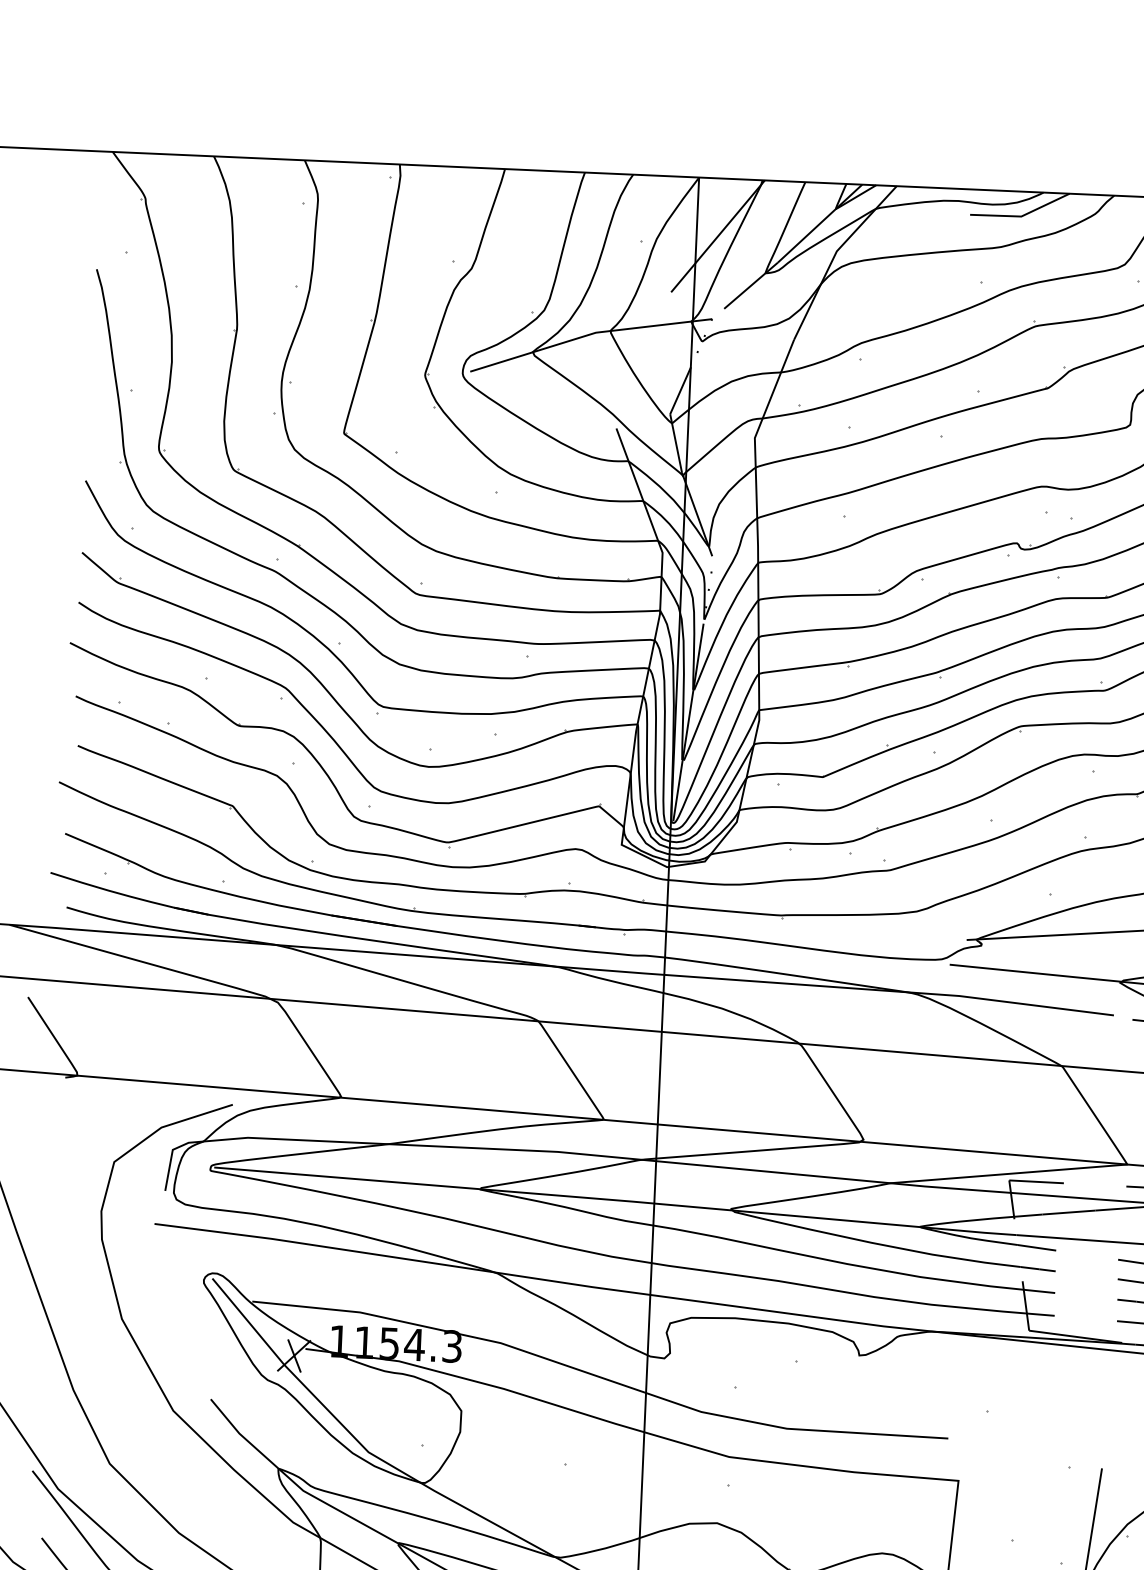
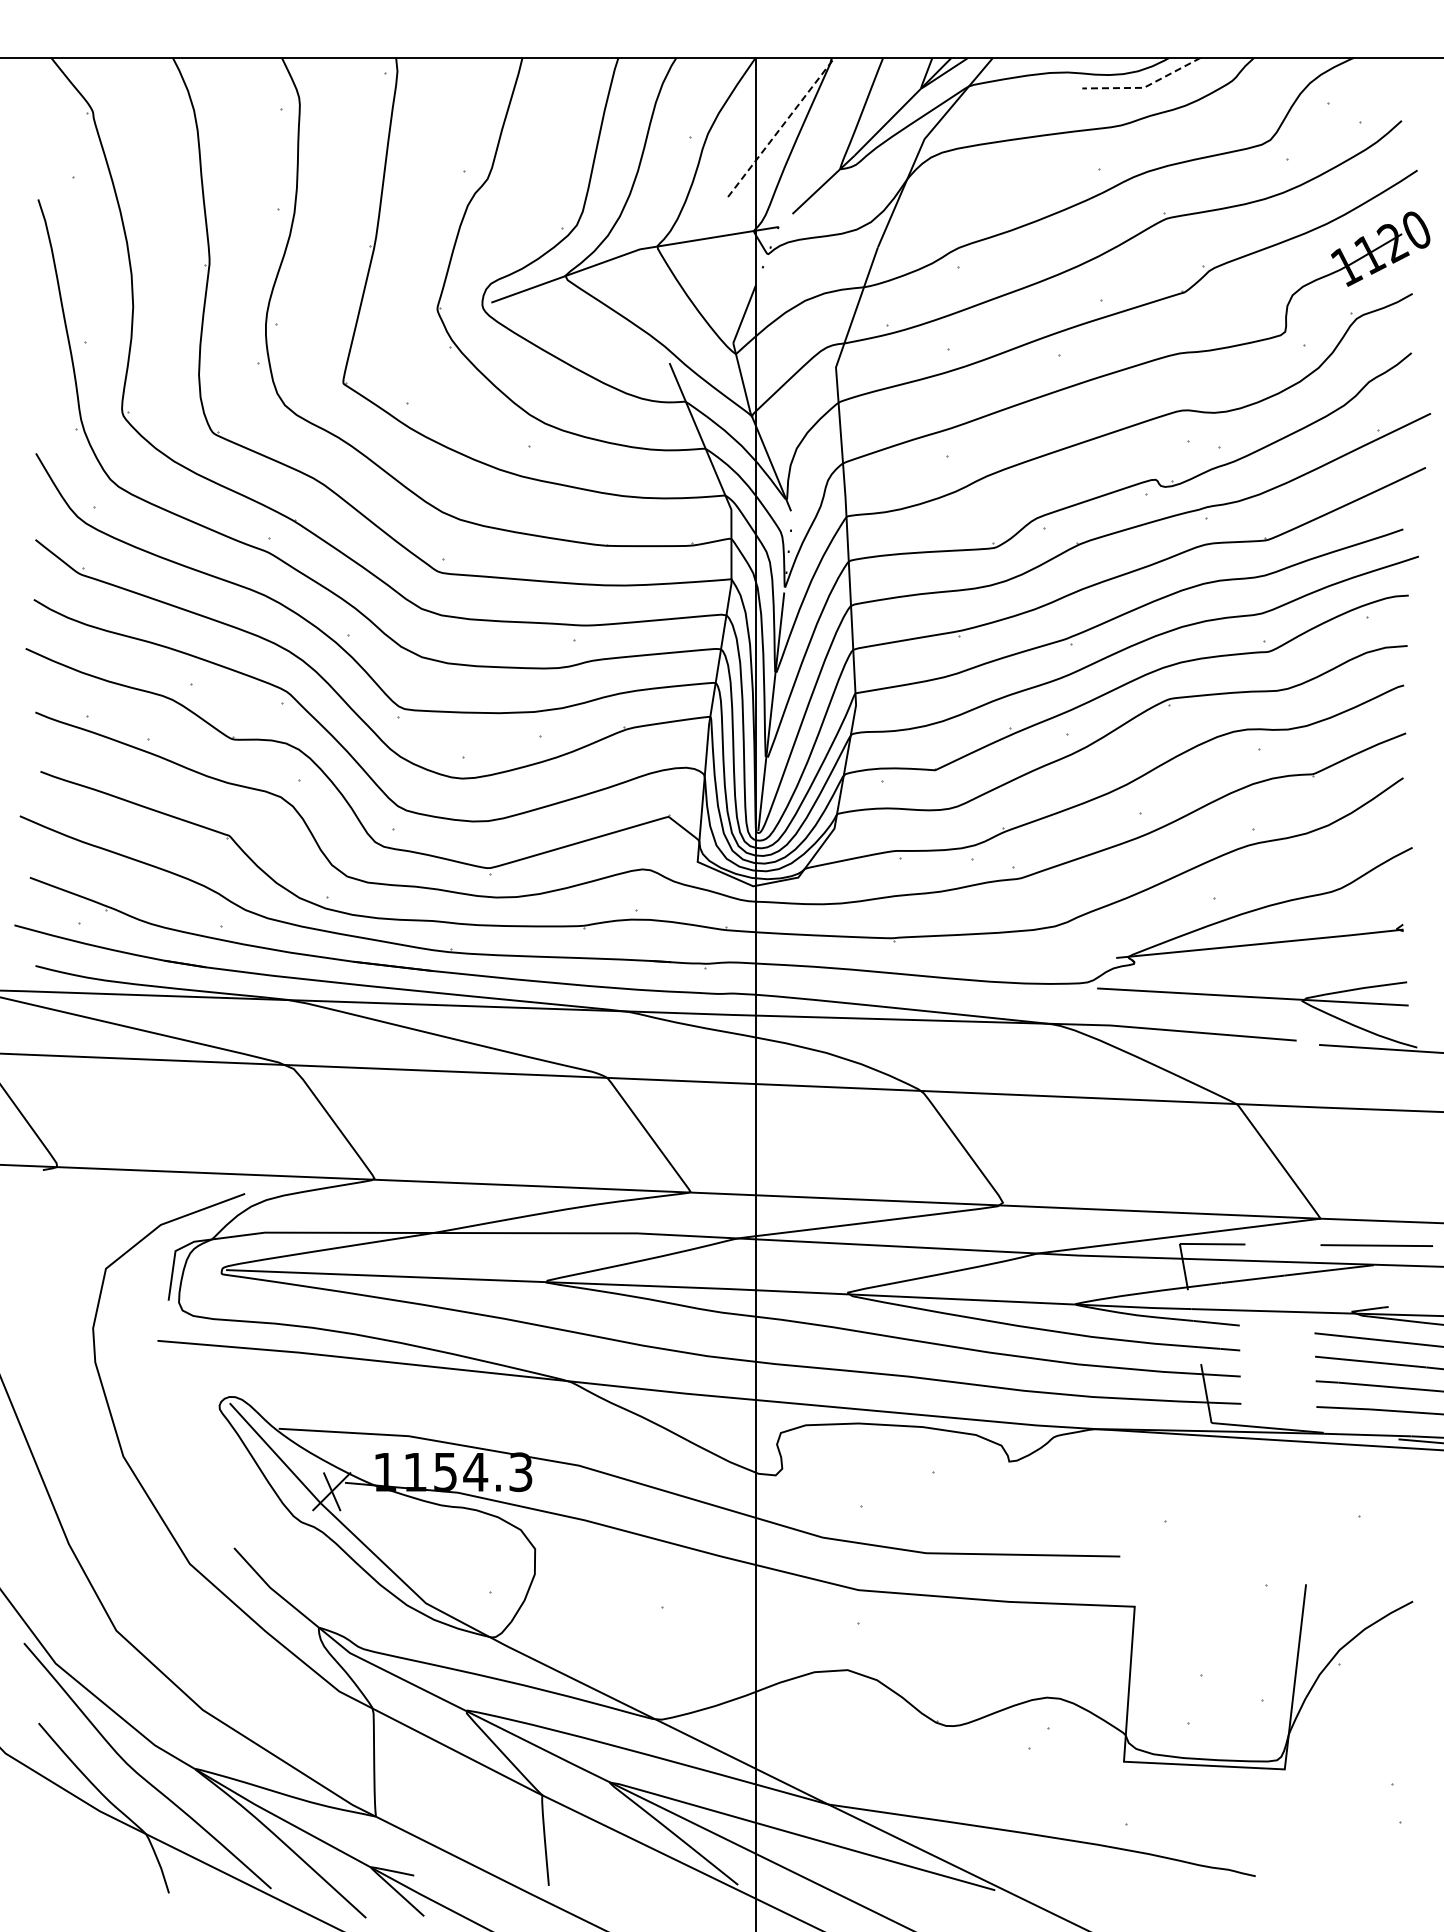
line: (1021, 216) -> (1144, 87), solid -> dashed
line: (718, 236) -> (781, 127), solid -> dashed

